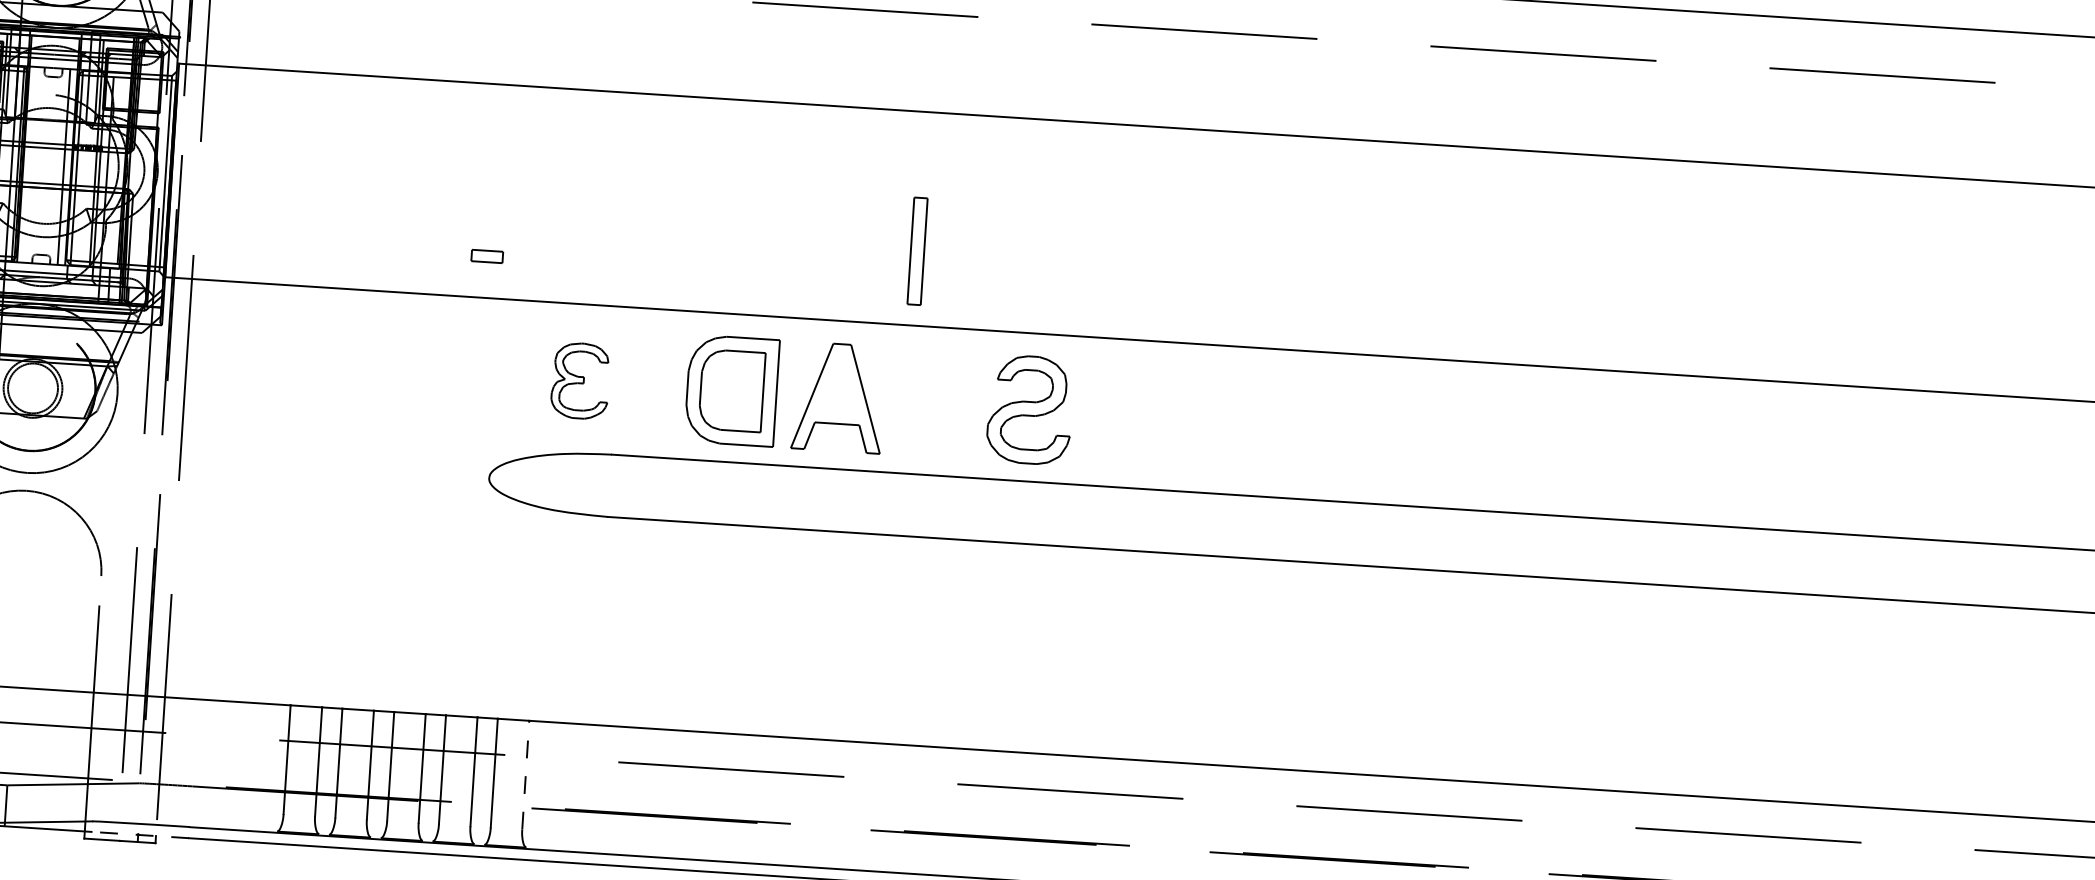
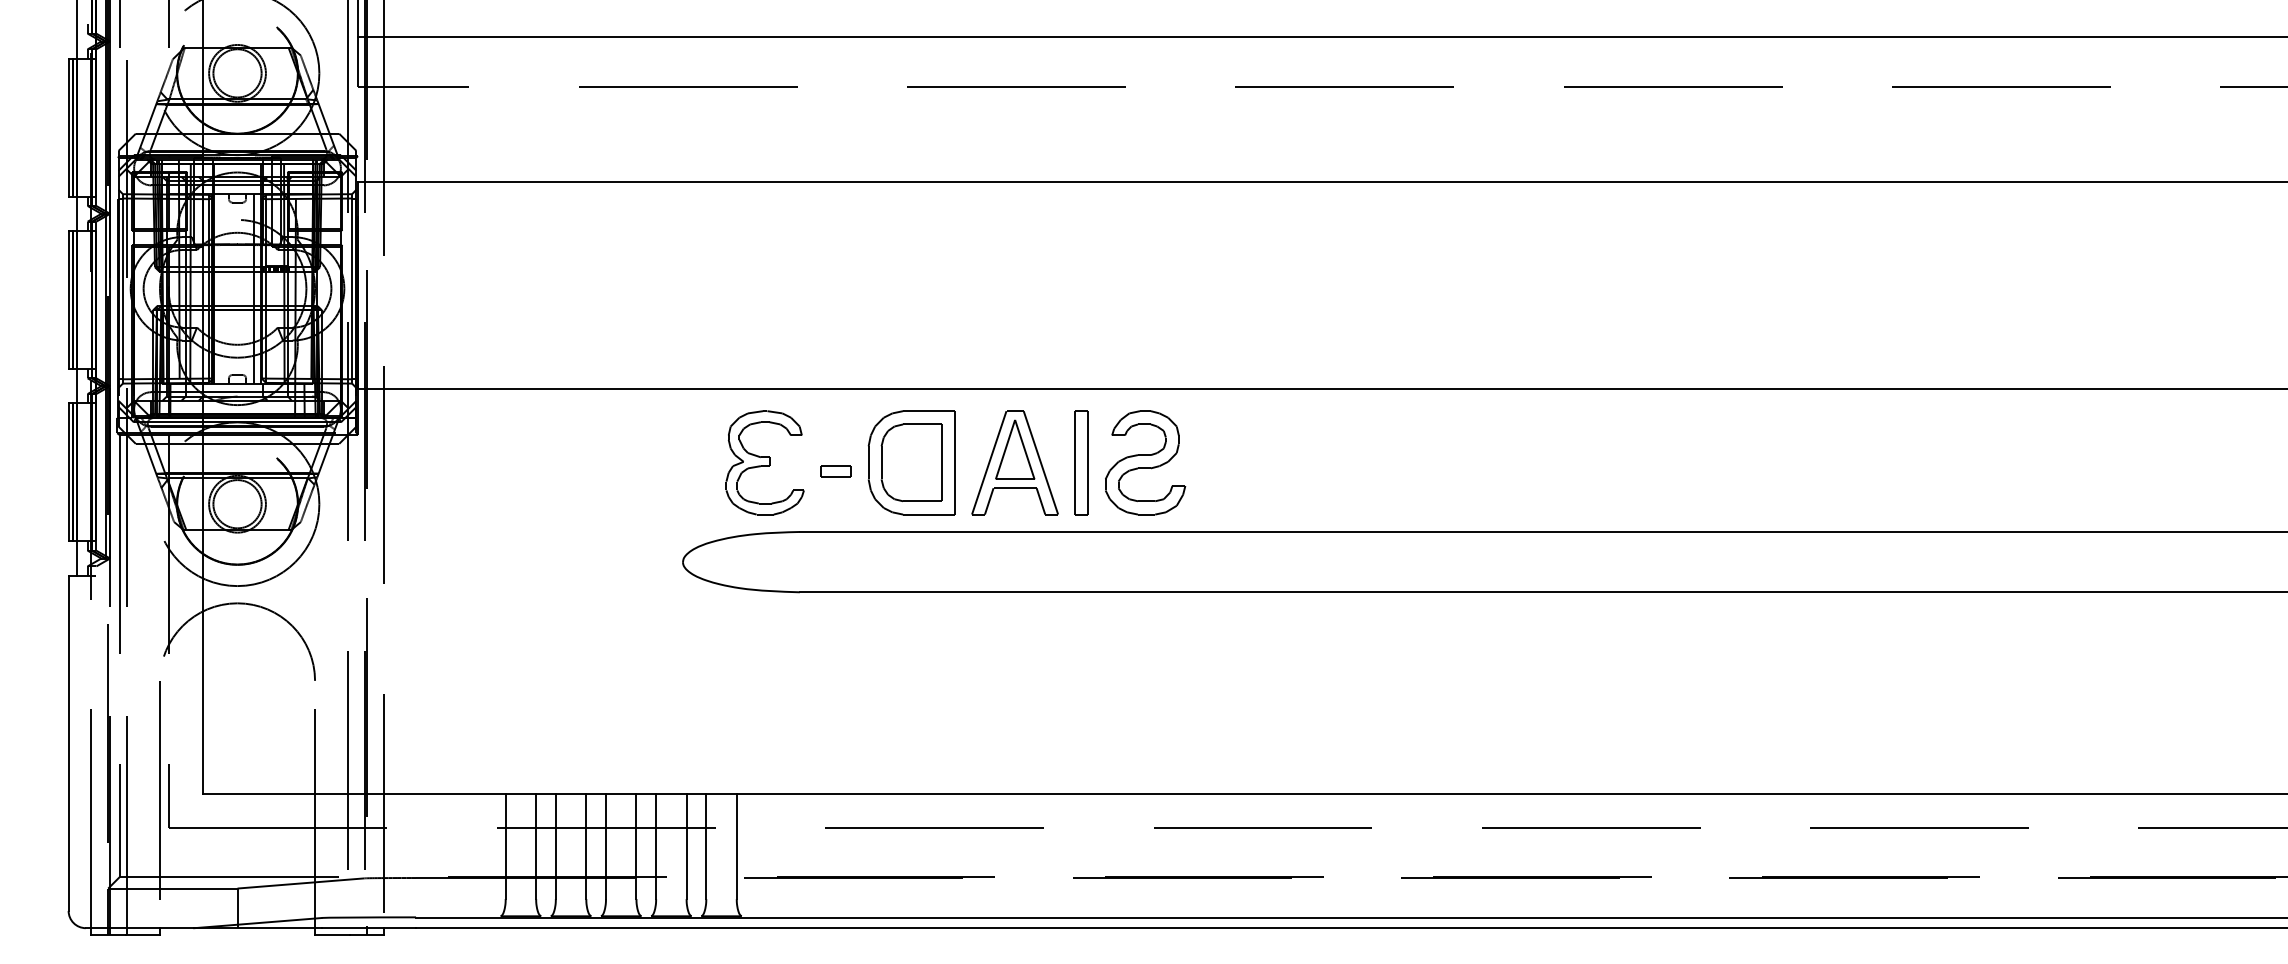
part: (917, 250) -> (1081, 462), moved
part: (486, 256) -> (835, 471), moved
part: (580, 380) -> (764, 462), size x1.43
part: (840, 383) -> (1015, 449), added
part: (1030, 409) -> (1145, 462), moved
line: (525, 775) -> (736, 846), dashed -> solid
line: (139, 835) -> (368, 928), dashed -> solid

